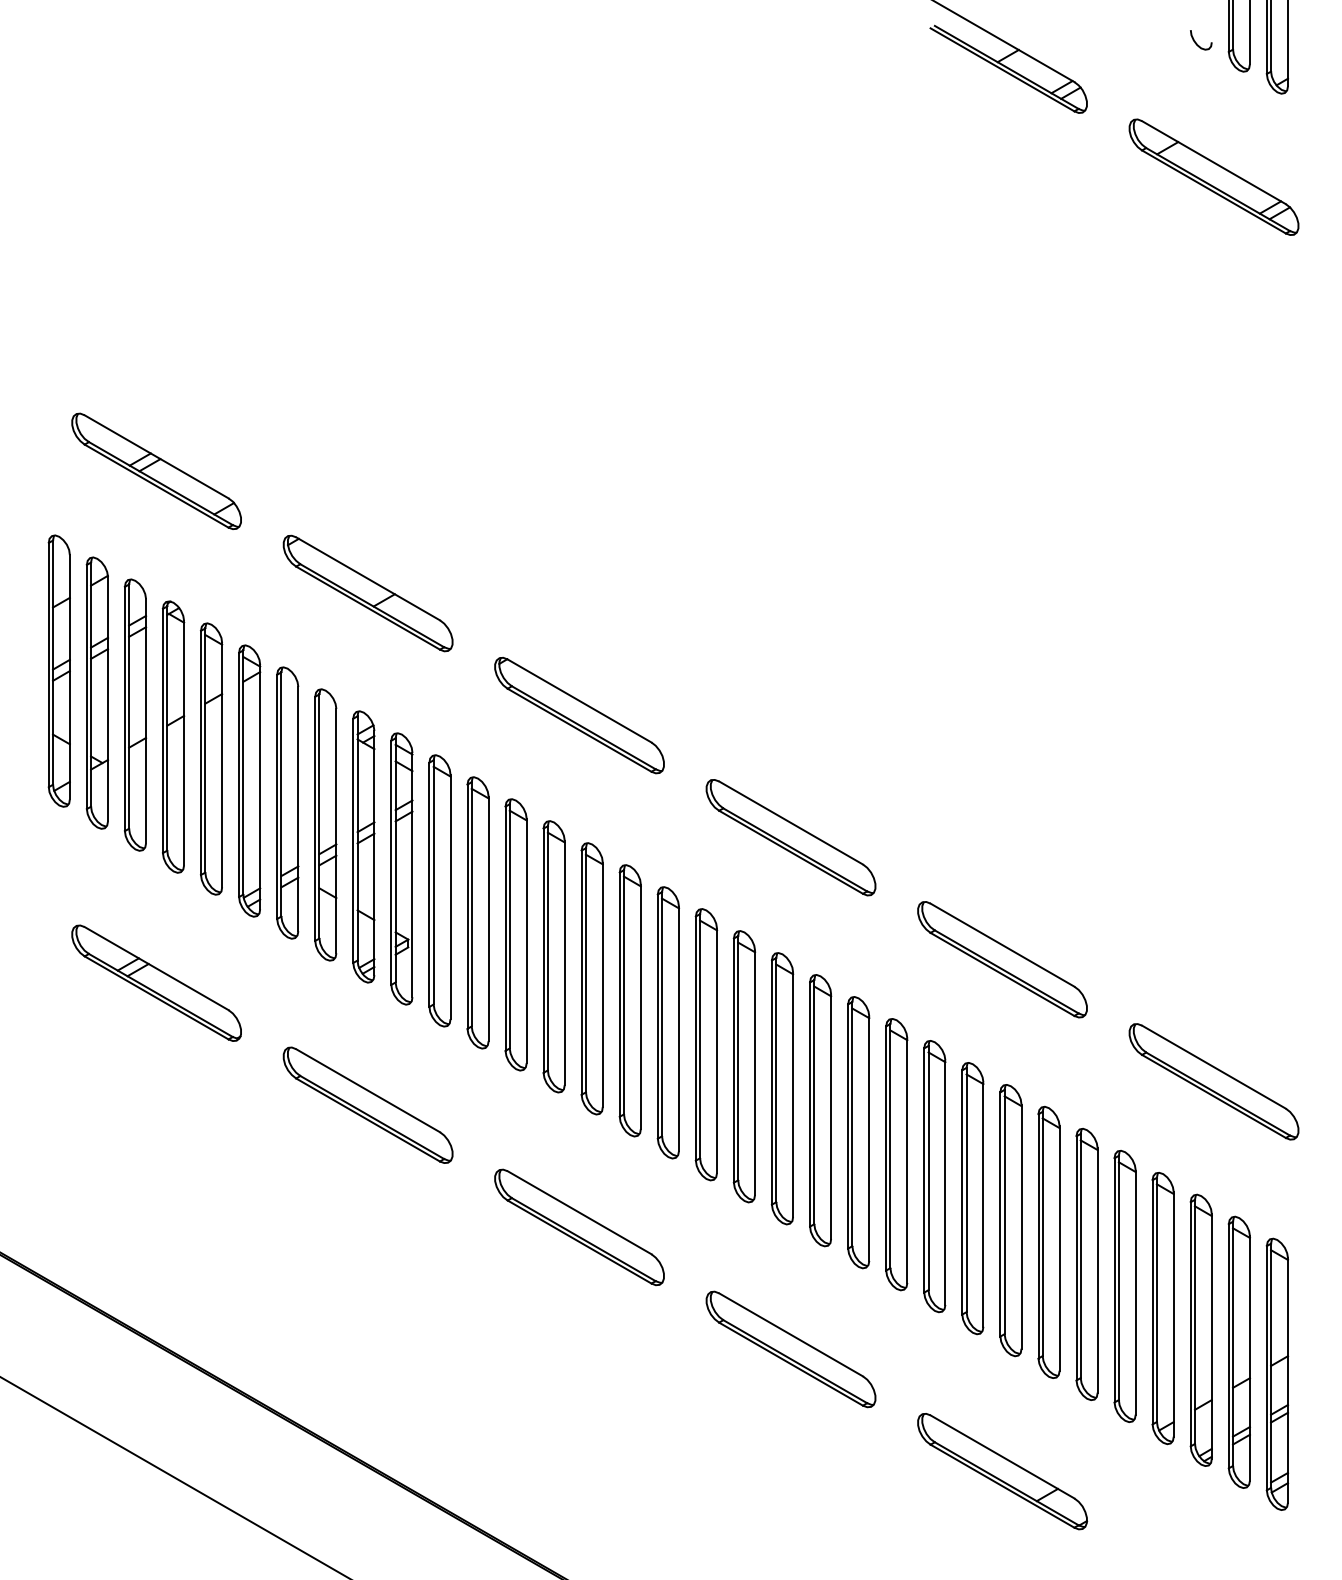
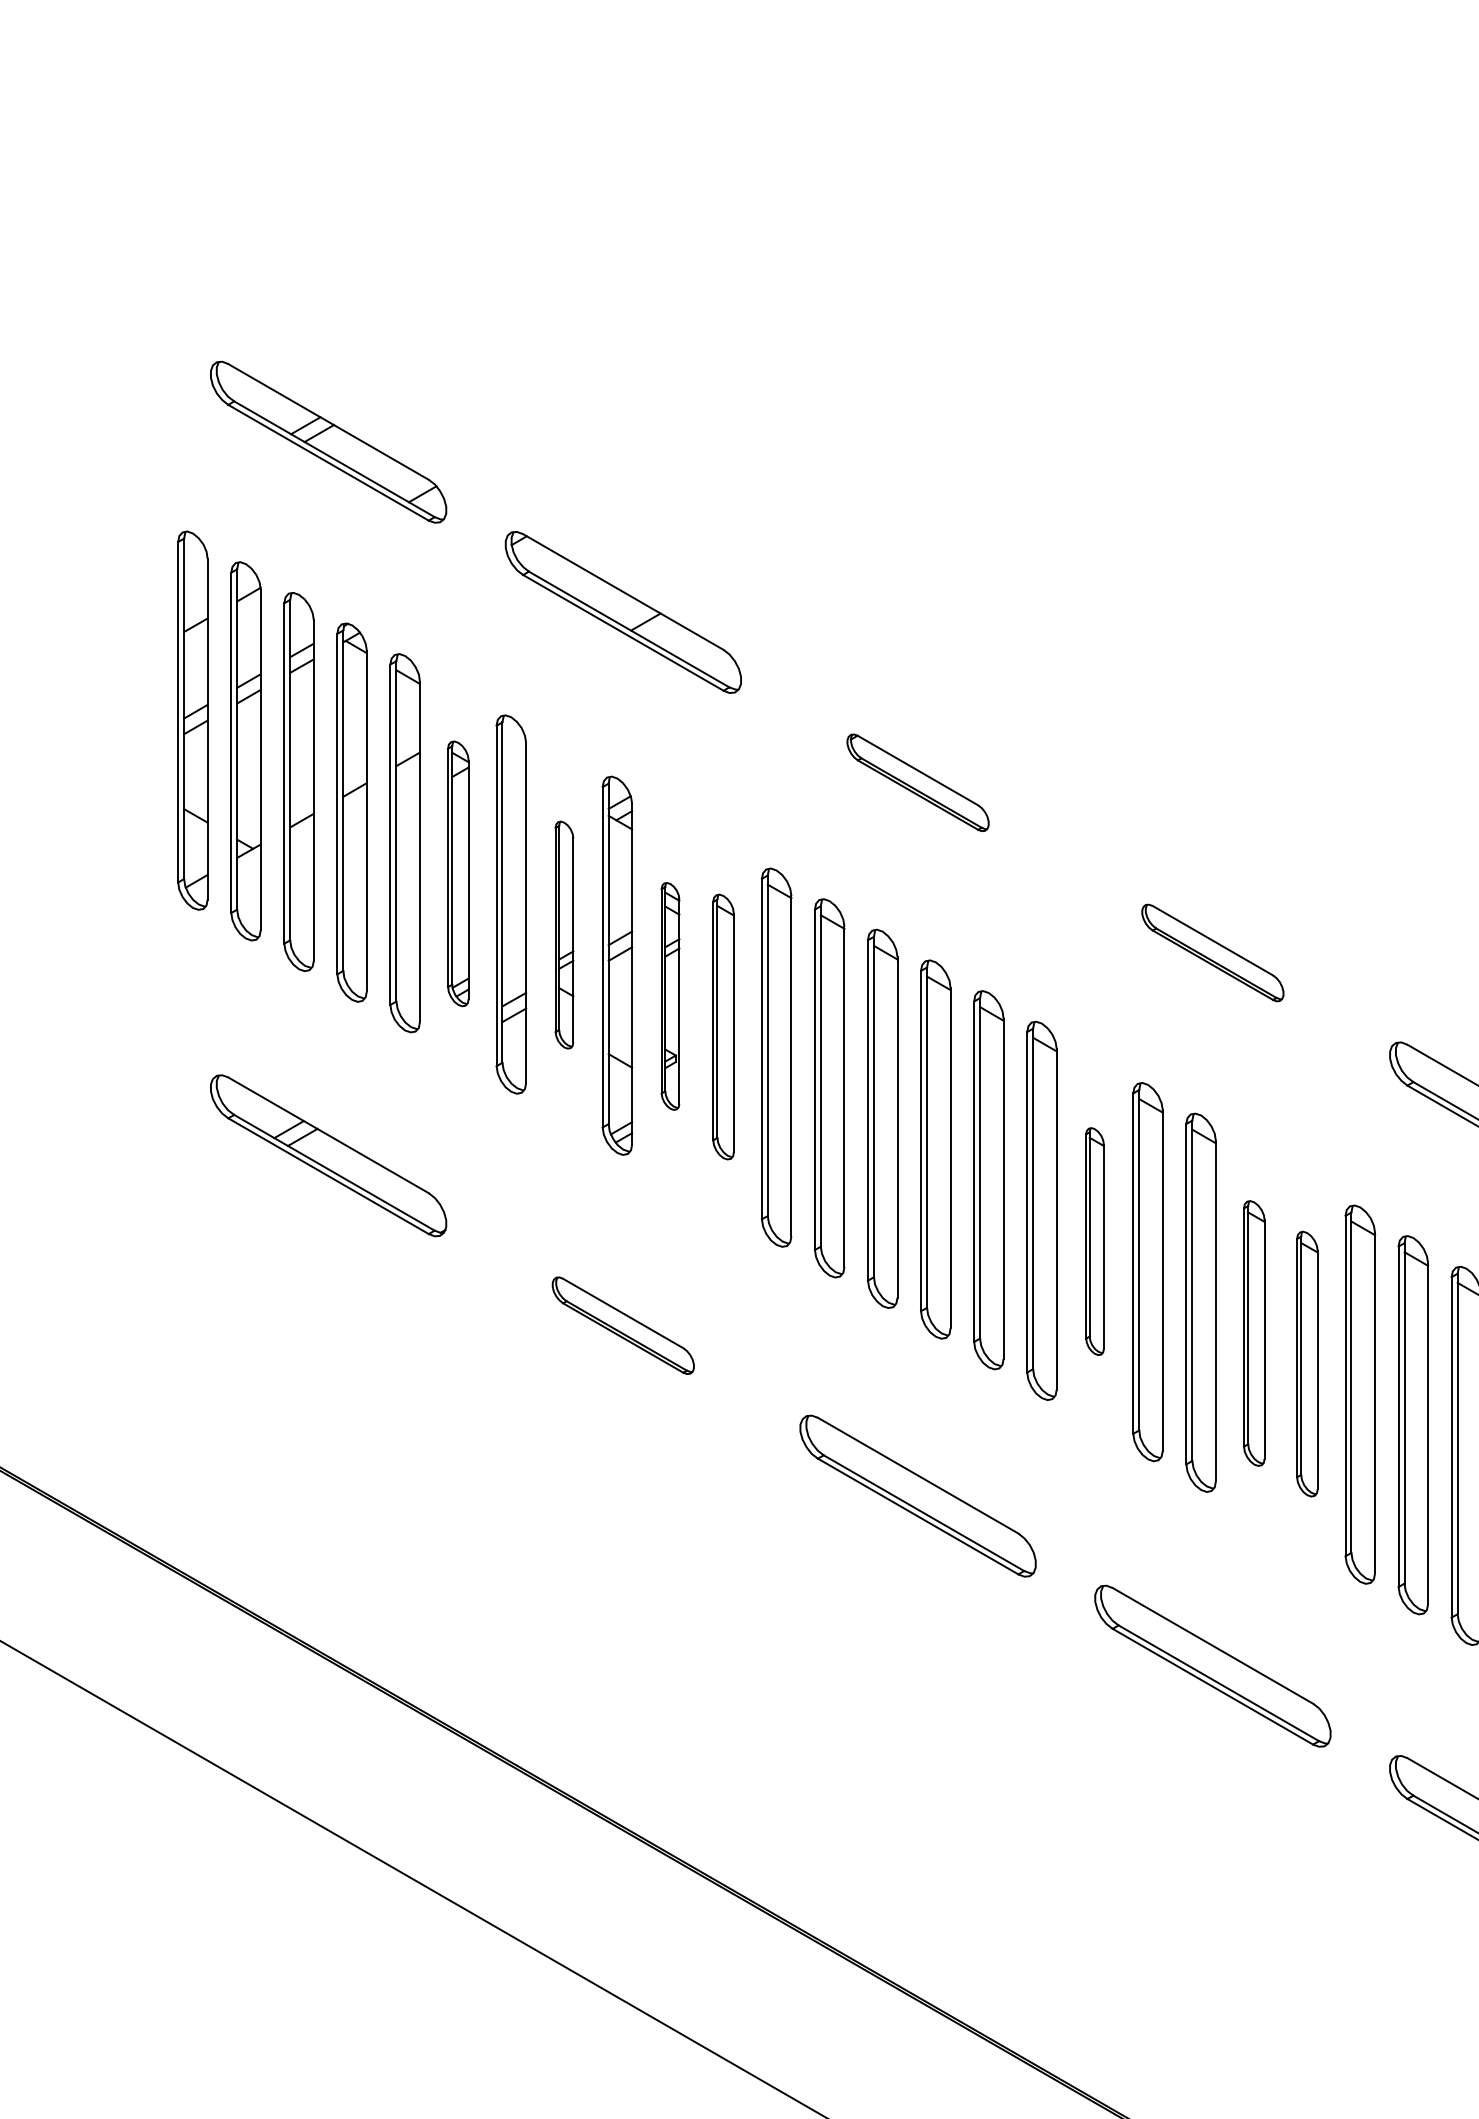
part: (579, 715) -> (918, 782), size x0.6
part: (249, 780) -> (458, 873), size x0.7
part: (325, 824) -> (563, 934), size x0.6
part: (790, 837) -> (1212, 952), size x0.6
part: (401, 868) -> (669, 995), size x0.6
part: (439, 890) -> (722, 1026), size x0.7
part: (706, 1044) -> (1095, 1241), size x0.6
part: (367, 1104) -> (622, 1324), size x0.6
part: (820, 1110) -> (1253, 1333), size x0.7
part: (858, 1132) -> (1306, 1363), size x0.7

